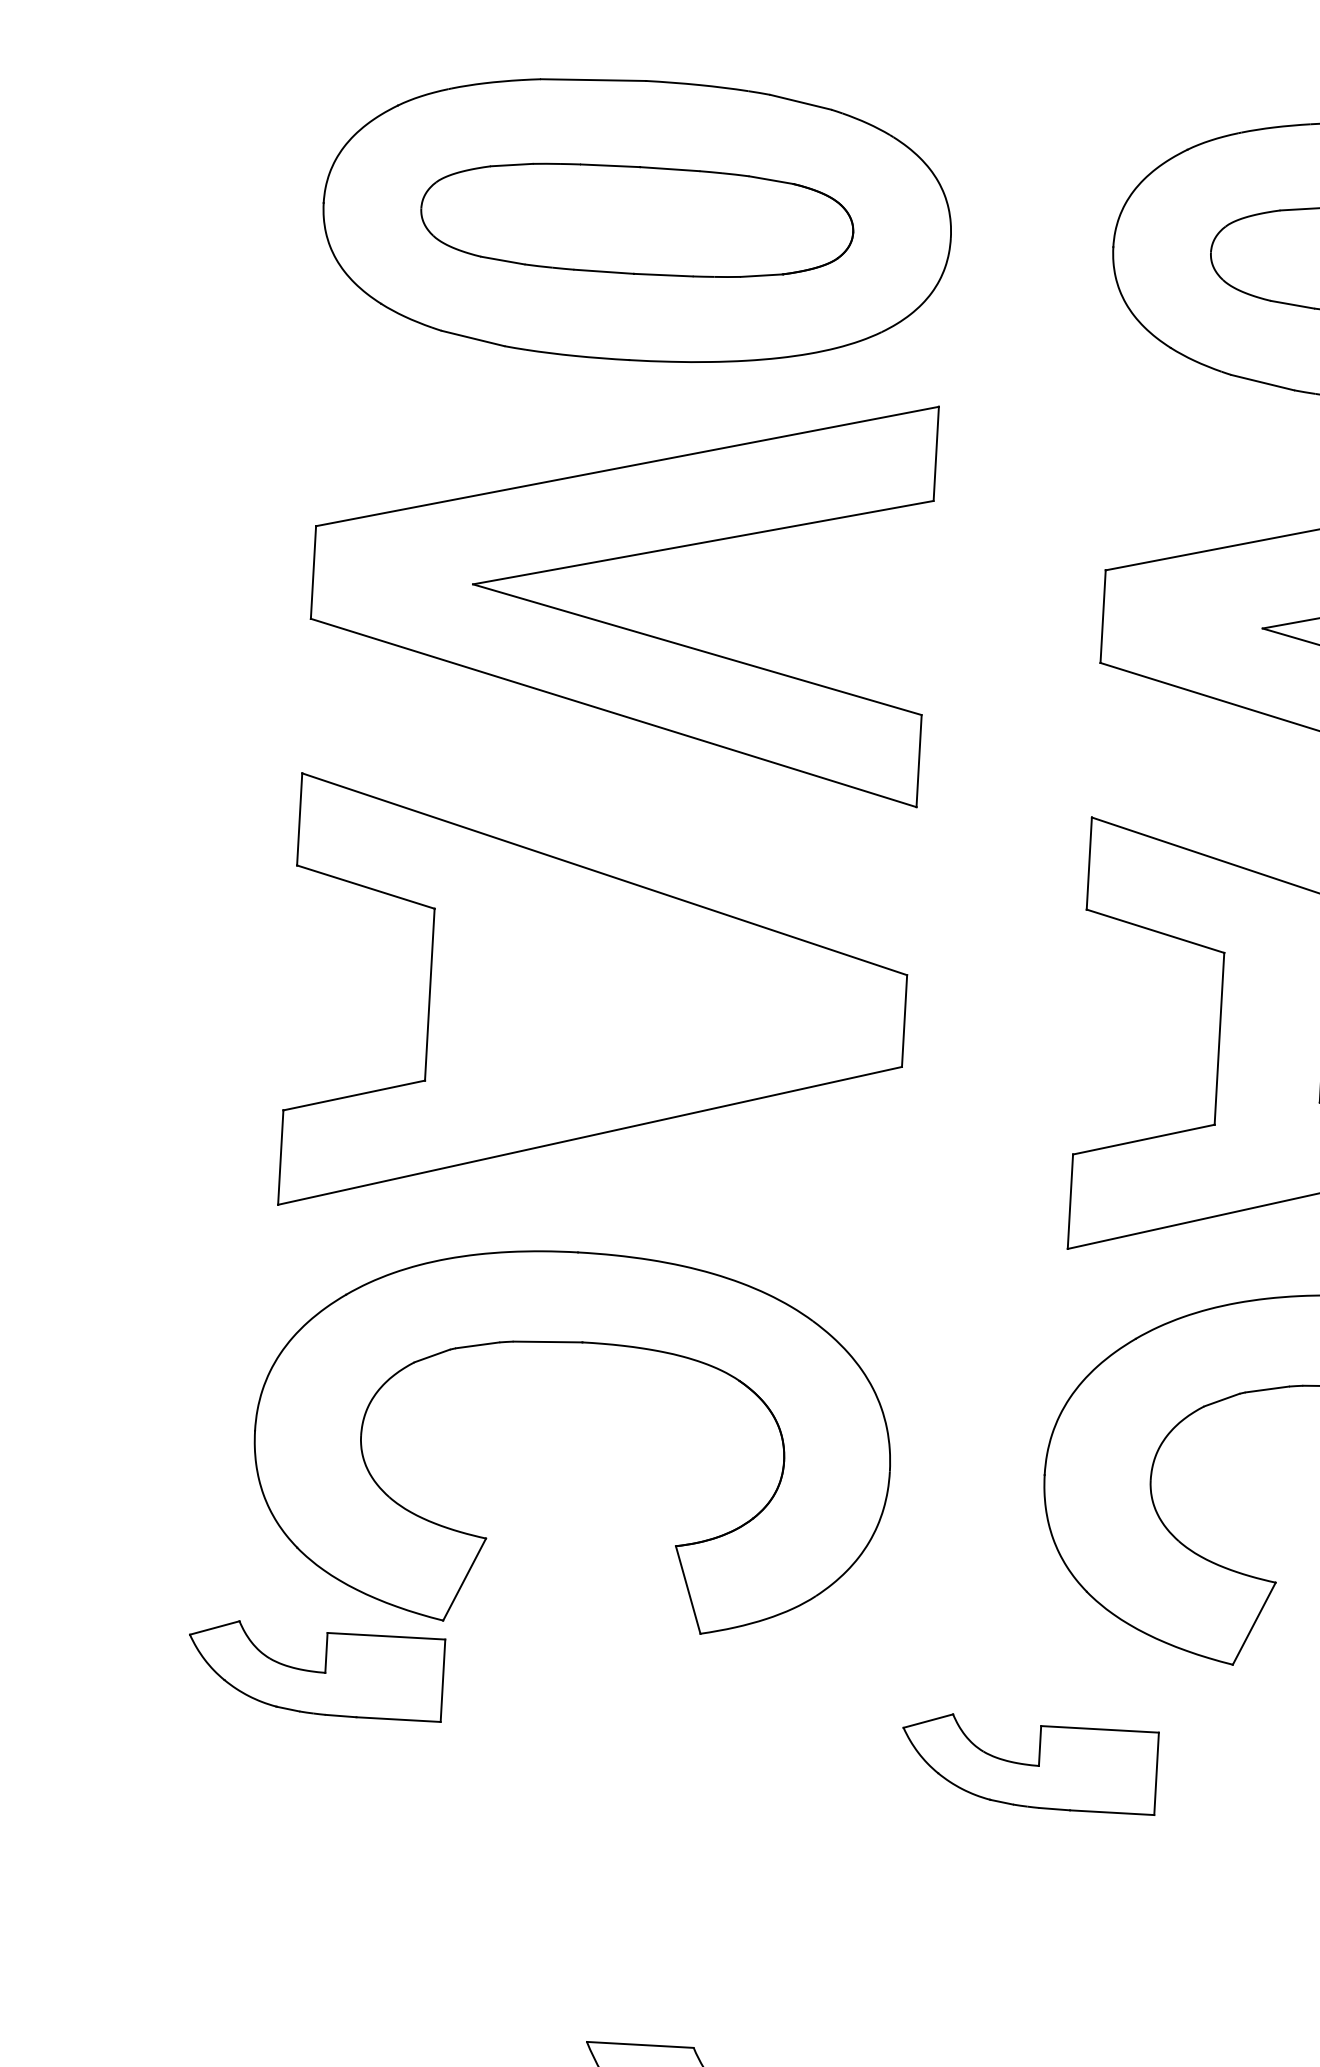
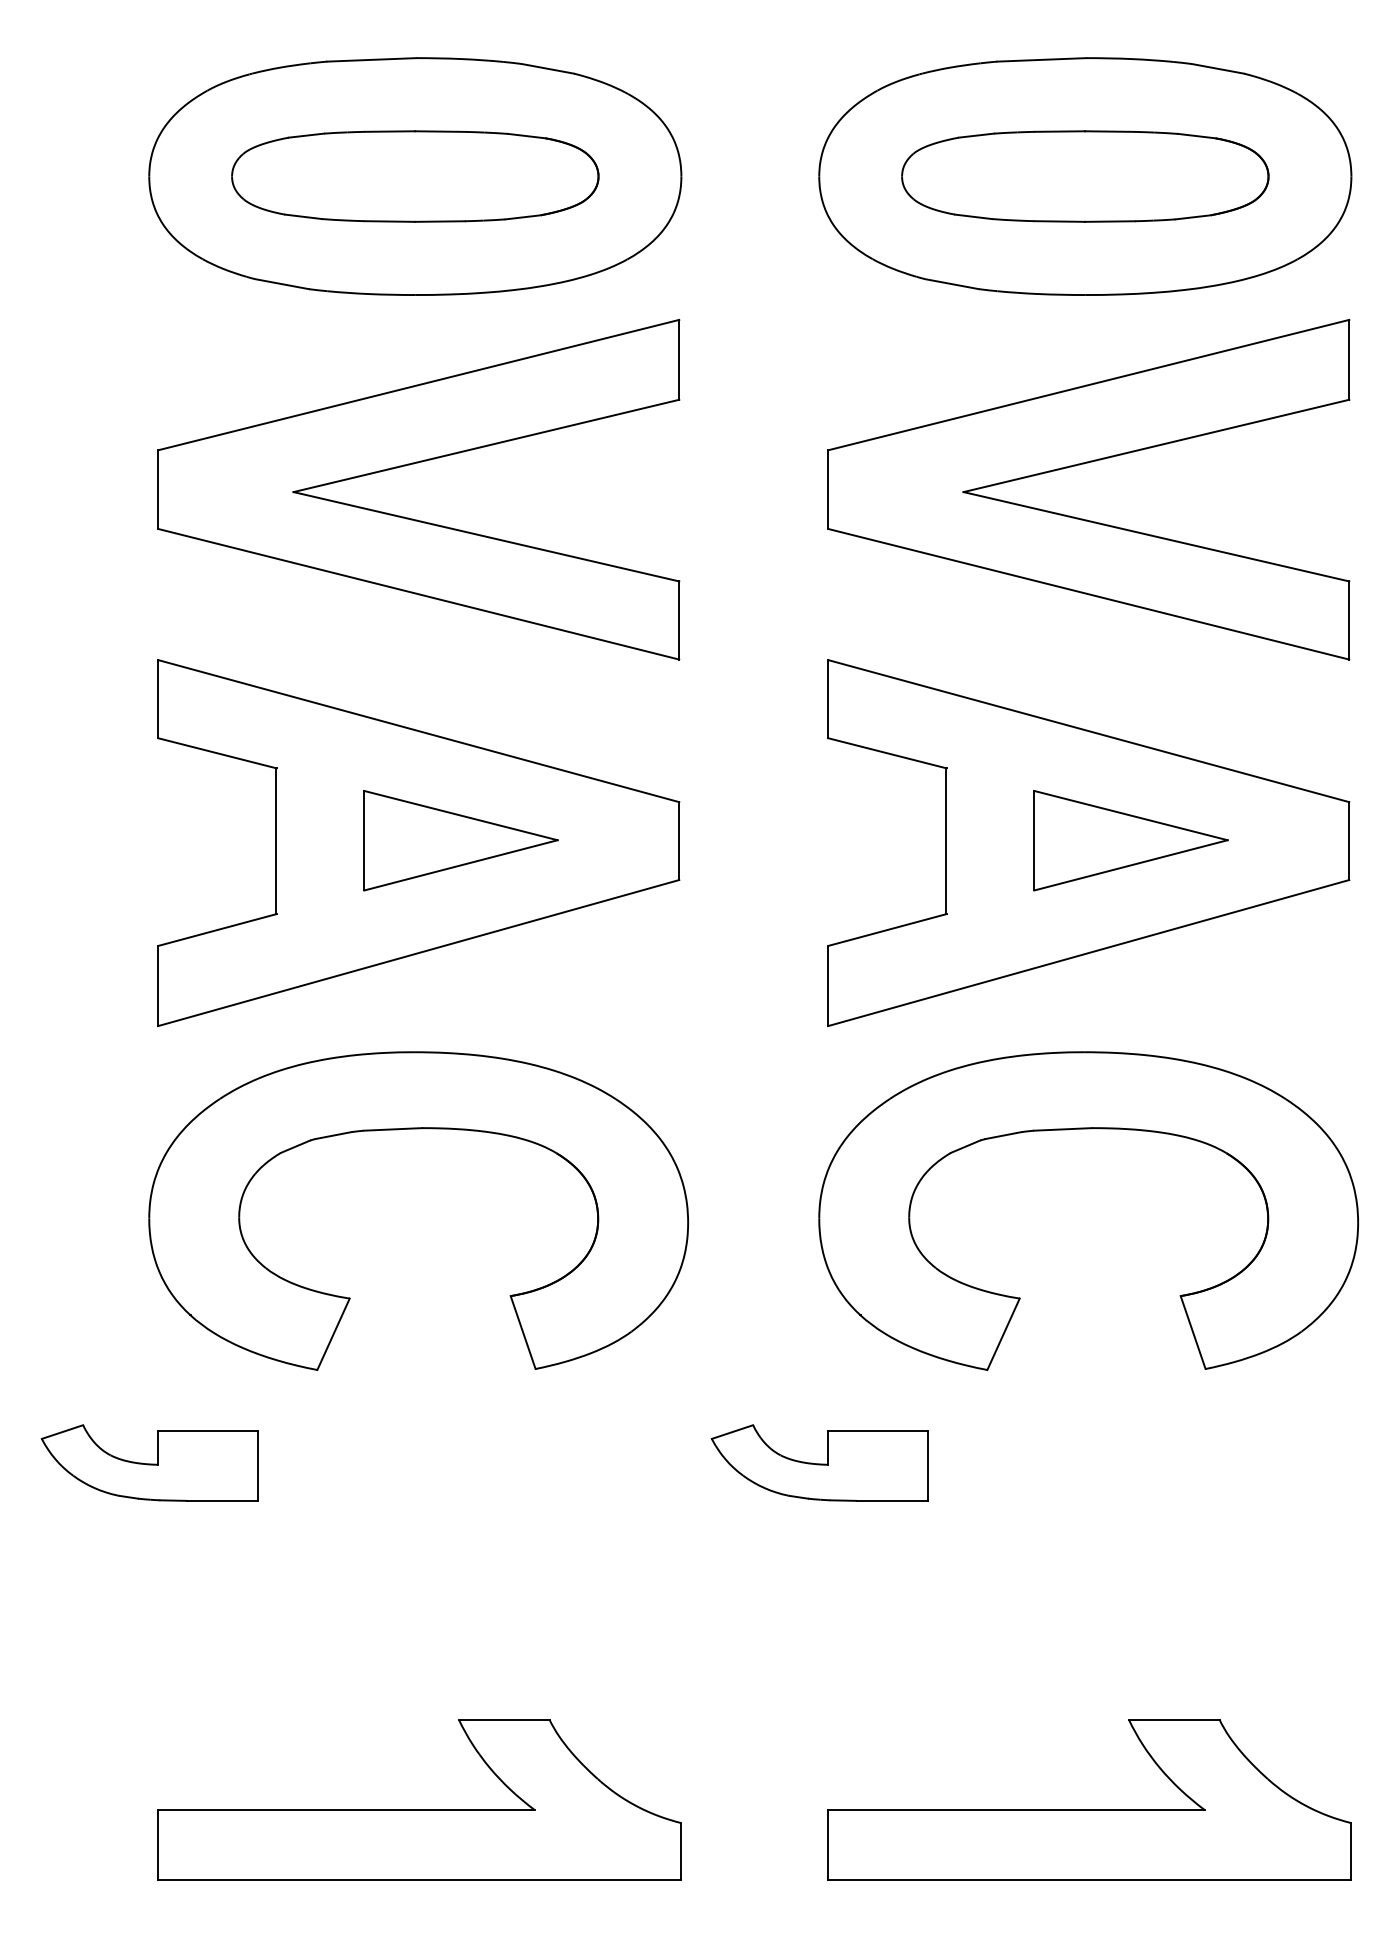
part: (646, 1005) -> (460, 840), added
part: (315, 1669) -> (149, 1462), moved

